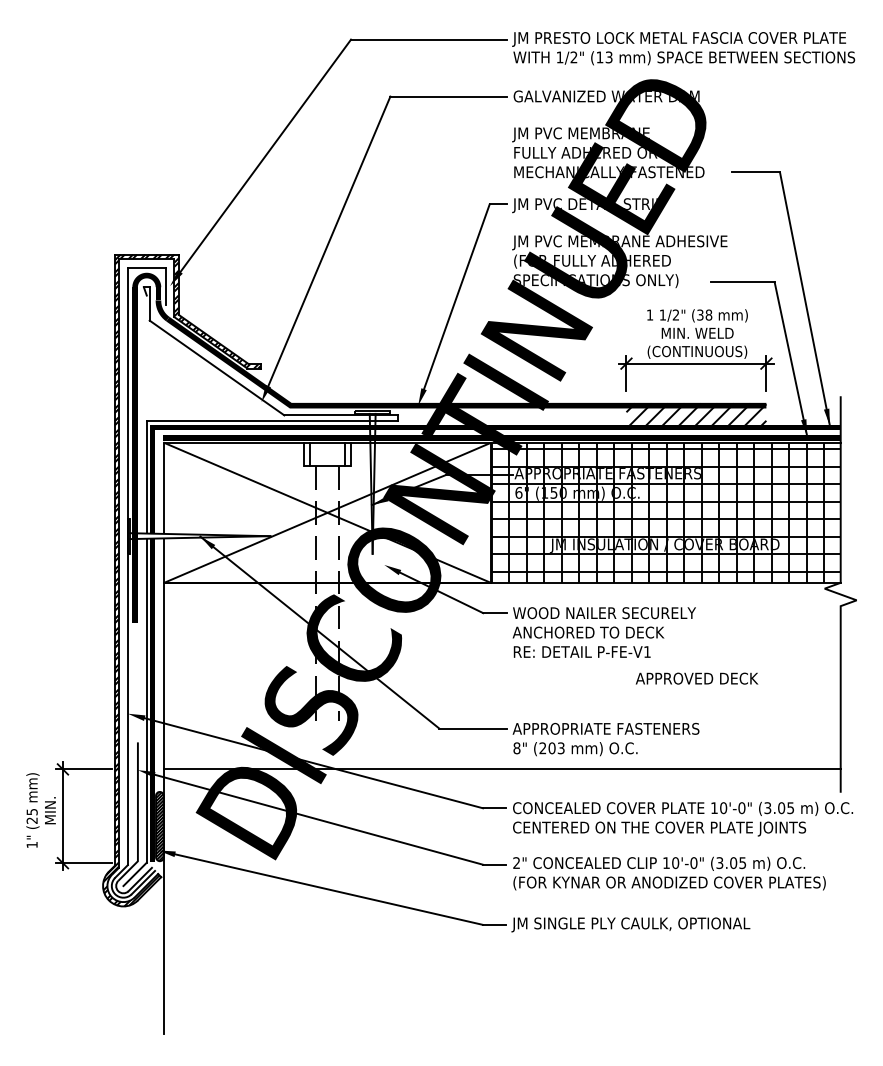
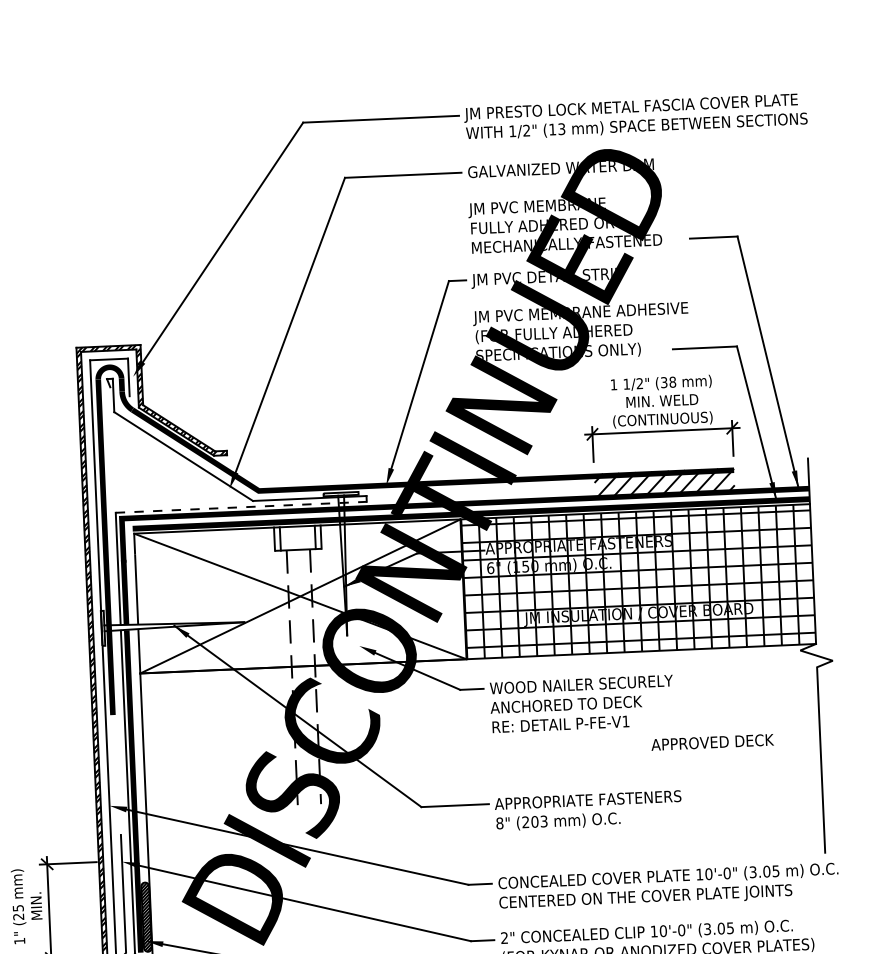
line: (272, 421) -> (241, 507), solid -> dashed
text: (696, 678) -> (712, 742), moved
line: (502, 769) -> (486, 845), removed

